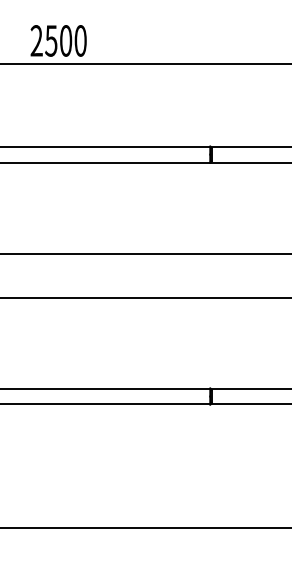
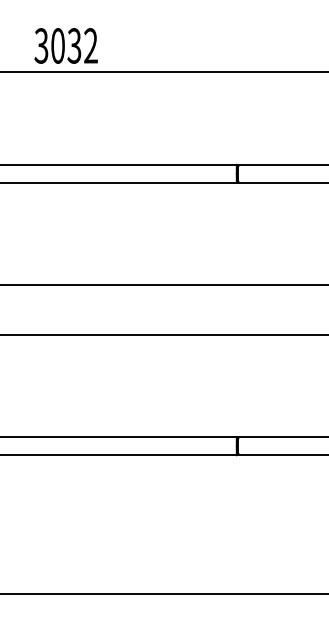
text: (58, 40) -> (66, 45), 2500 -> 3032

